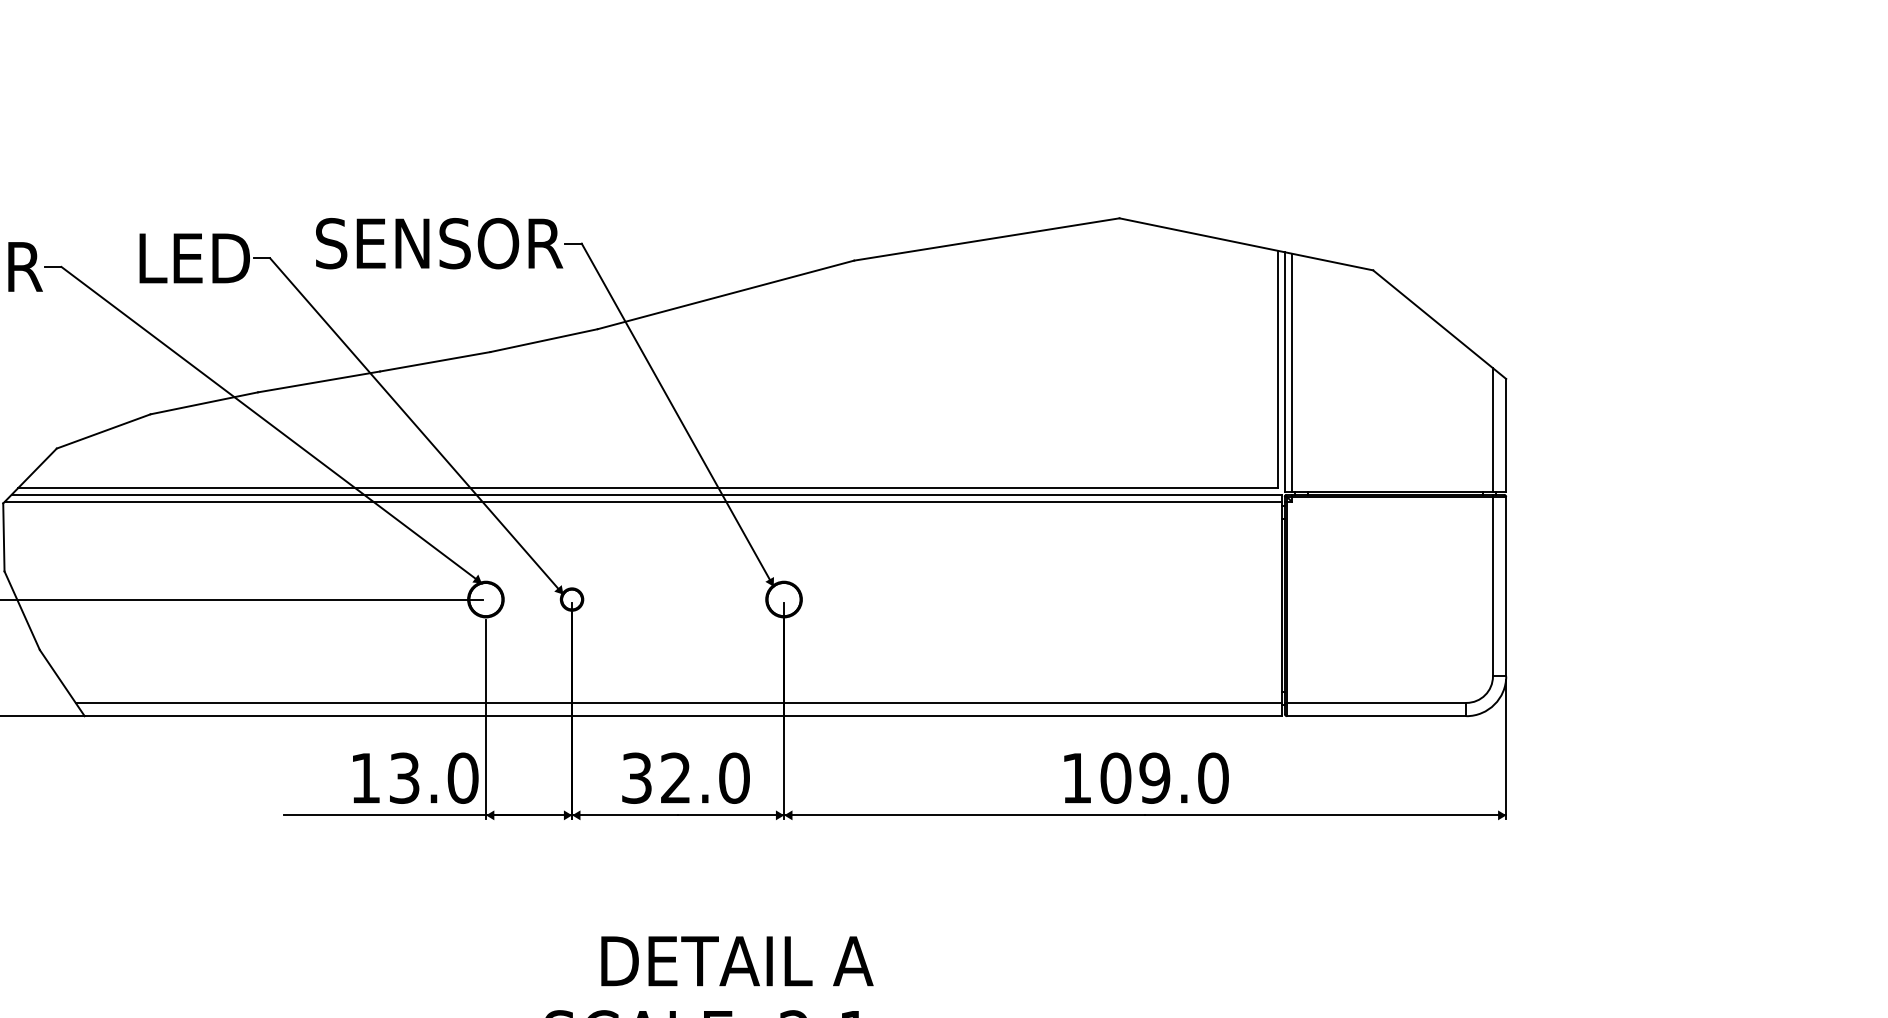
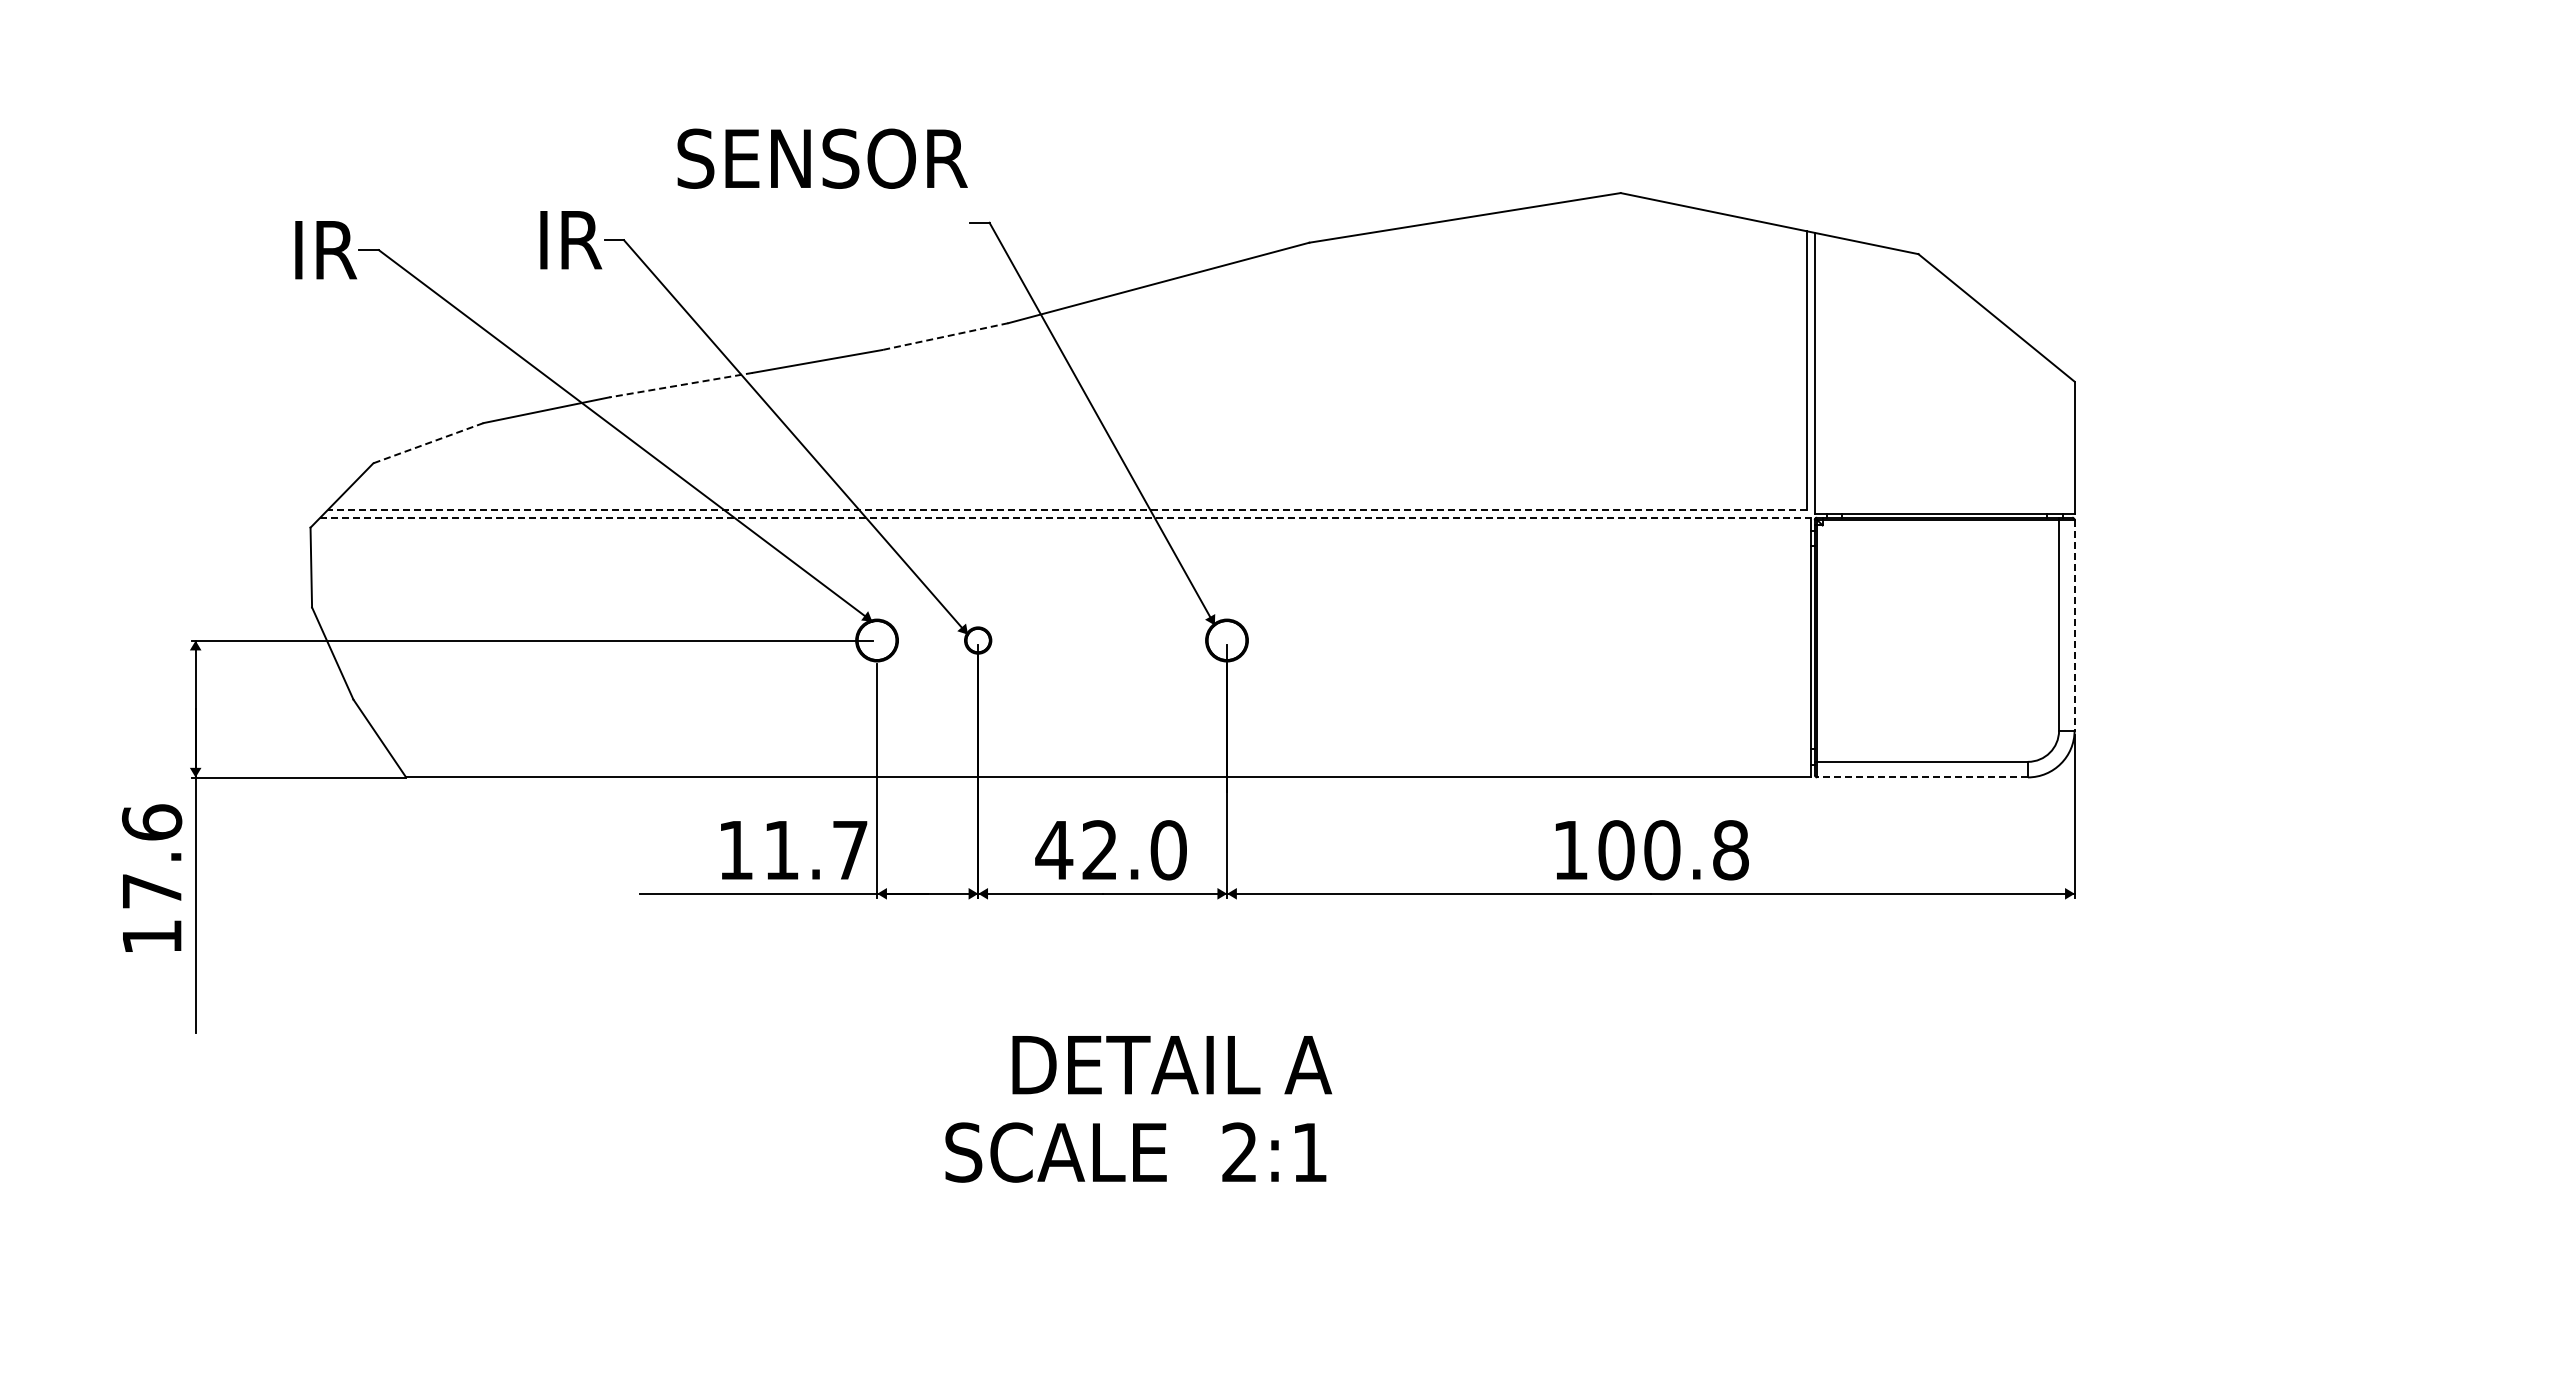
text: (439, 243) -> (822, 158), moved
text: (195, 258) -> (536, 240), LED -> IR
line: (543, 340) -> (944, 336), solid -> dashed
line: (1291, 372) -> (1822, 373), removed
line: (319, 382) -> (681, 385), solid -> dashed
line: (1493, 429) -> (2059, 440), removed
line: (103, 431) -> (428, 443), solid -> dashed
line: (648, 487) -> (1067, 509), solid -> dashed
line: (647, 494) -> (1066, 517), solid -> dashed
line: (643, 501) -> (1061, 525), removed
line: (1506, 586) -> (2074, 625), solid -> dashed
line: (677, 702) -> (1102, 761), removed
line: (1376, 716) -> (1922, 777), solid -> dashed
text: (434, 778) -> (816, 850), 13.0 -> 11.7
text: (637, 778) -> (1054, 850), 32.0 -> 42.0
text: (1184, 778) -> (1696, 850), 109.0 -> 100.8

